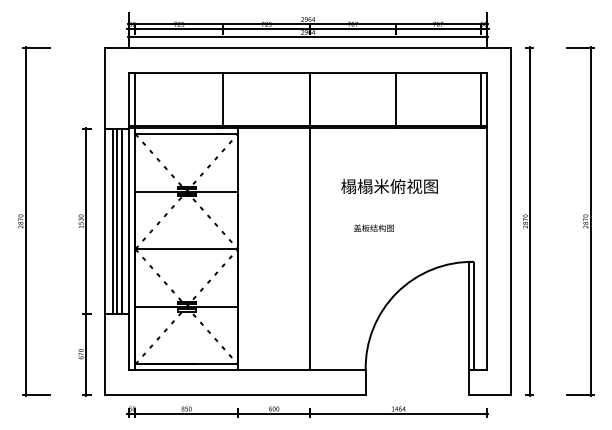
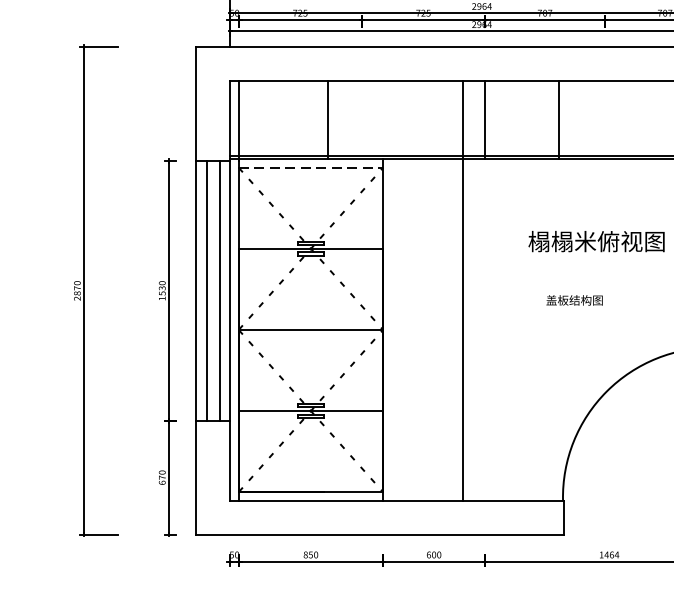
line: (222, 100) -> (327, 120), moved
line: (395, 100) -> (558, 120), moved
line: (187, 134) -> (312, 168), solid -> dashed
line: (117, 221) -> (213, 290), removed
line: (310, 221) -> (462, 290), moved

